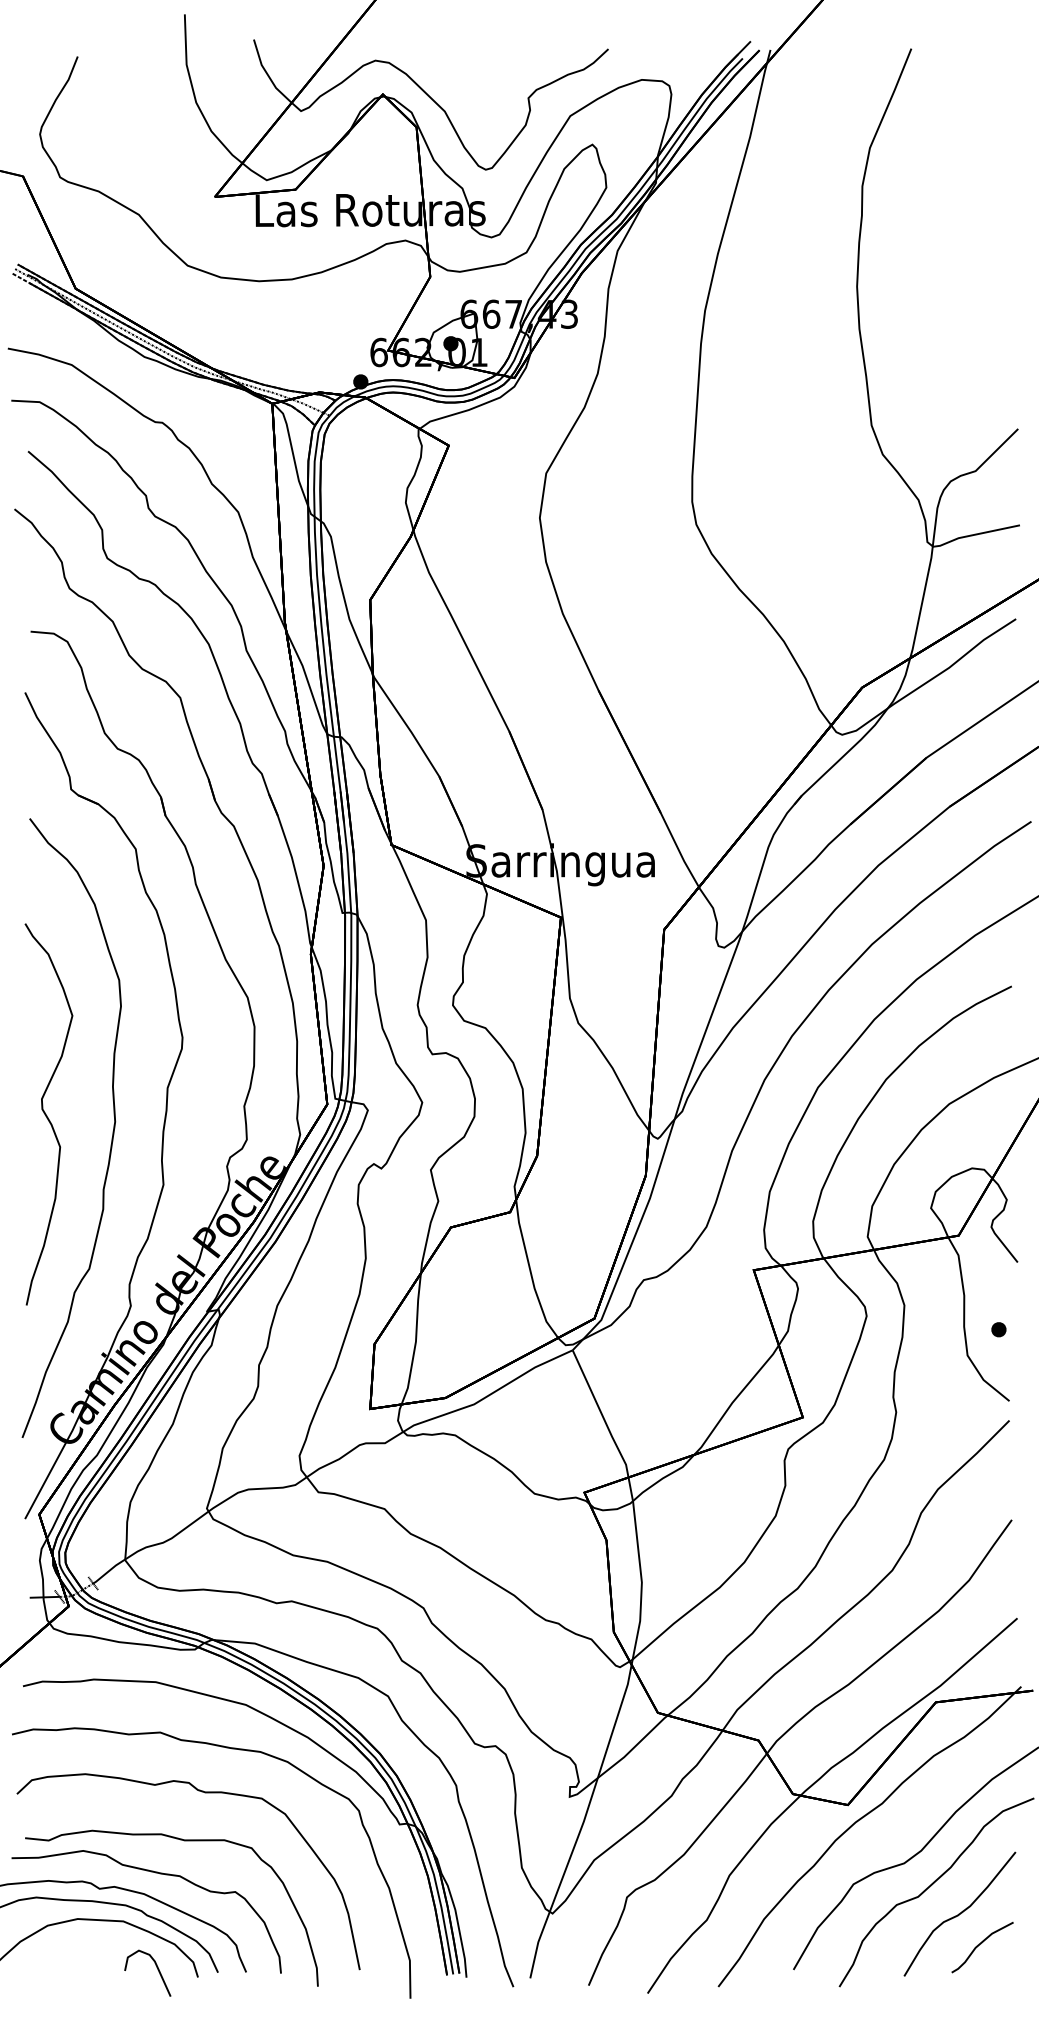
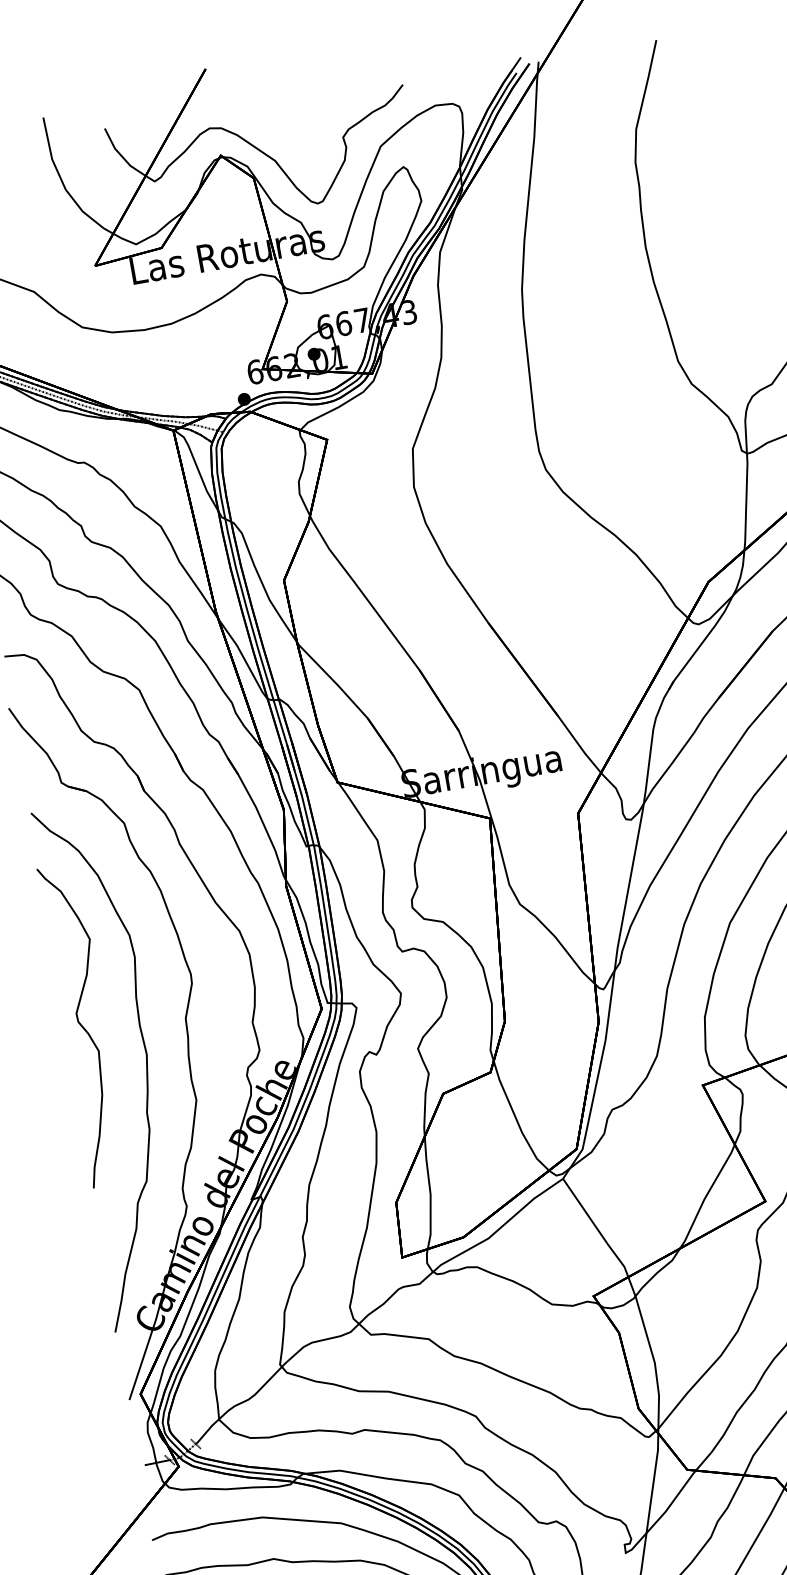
curve: (47, 1115) -> (83, 1026), moved

